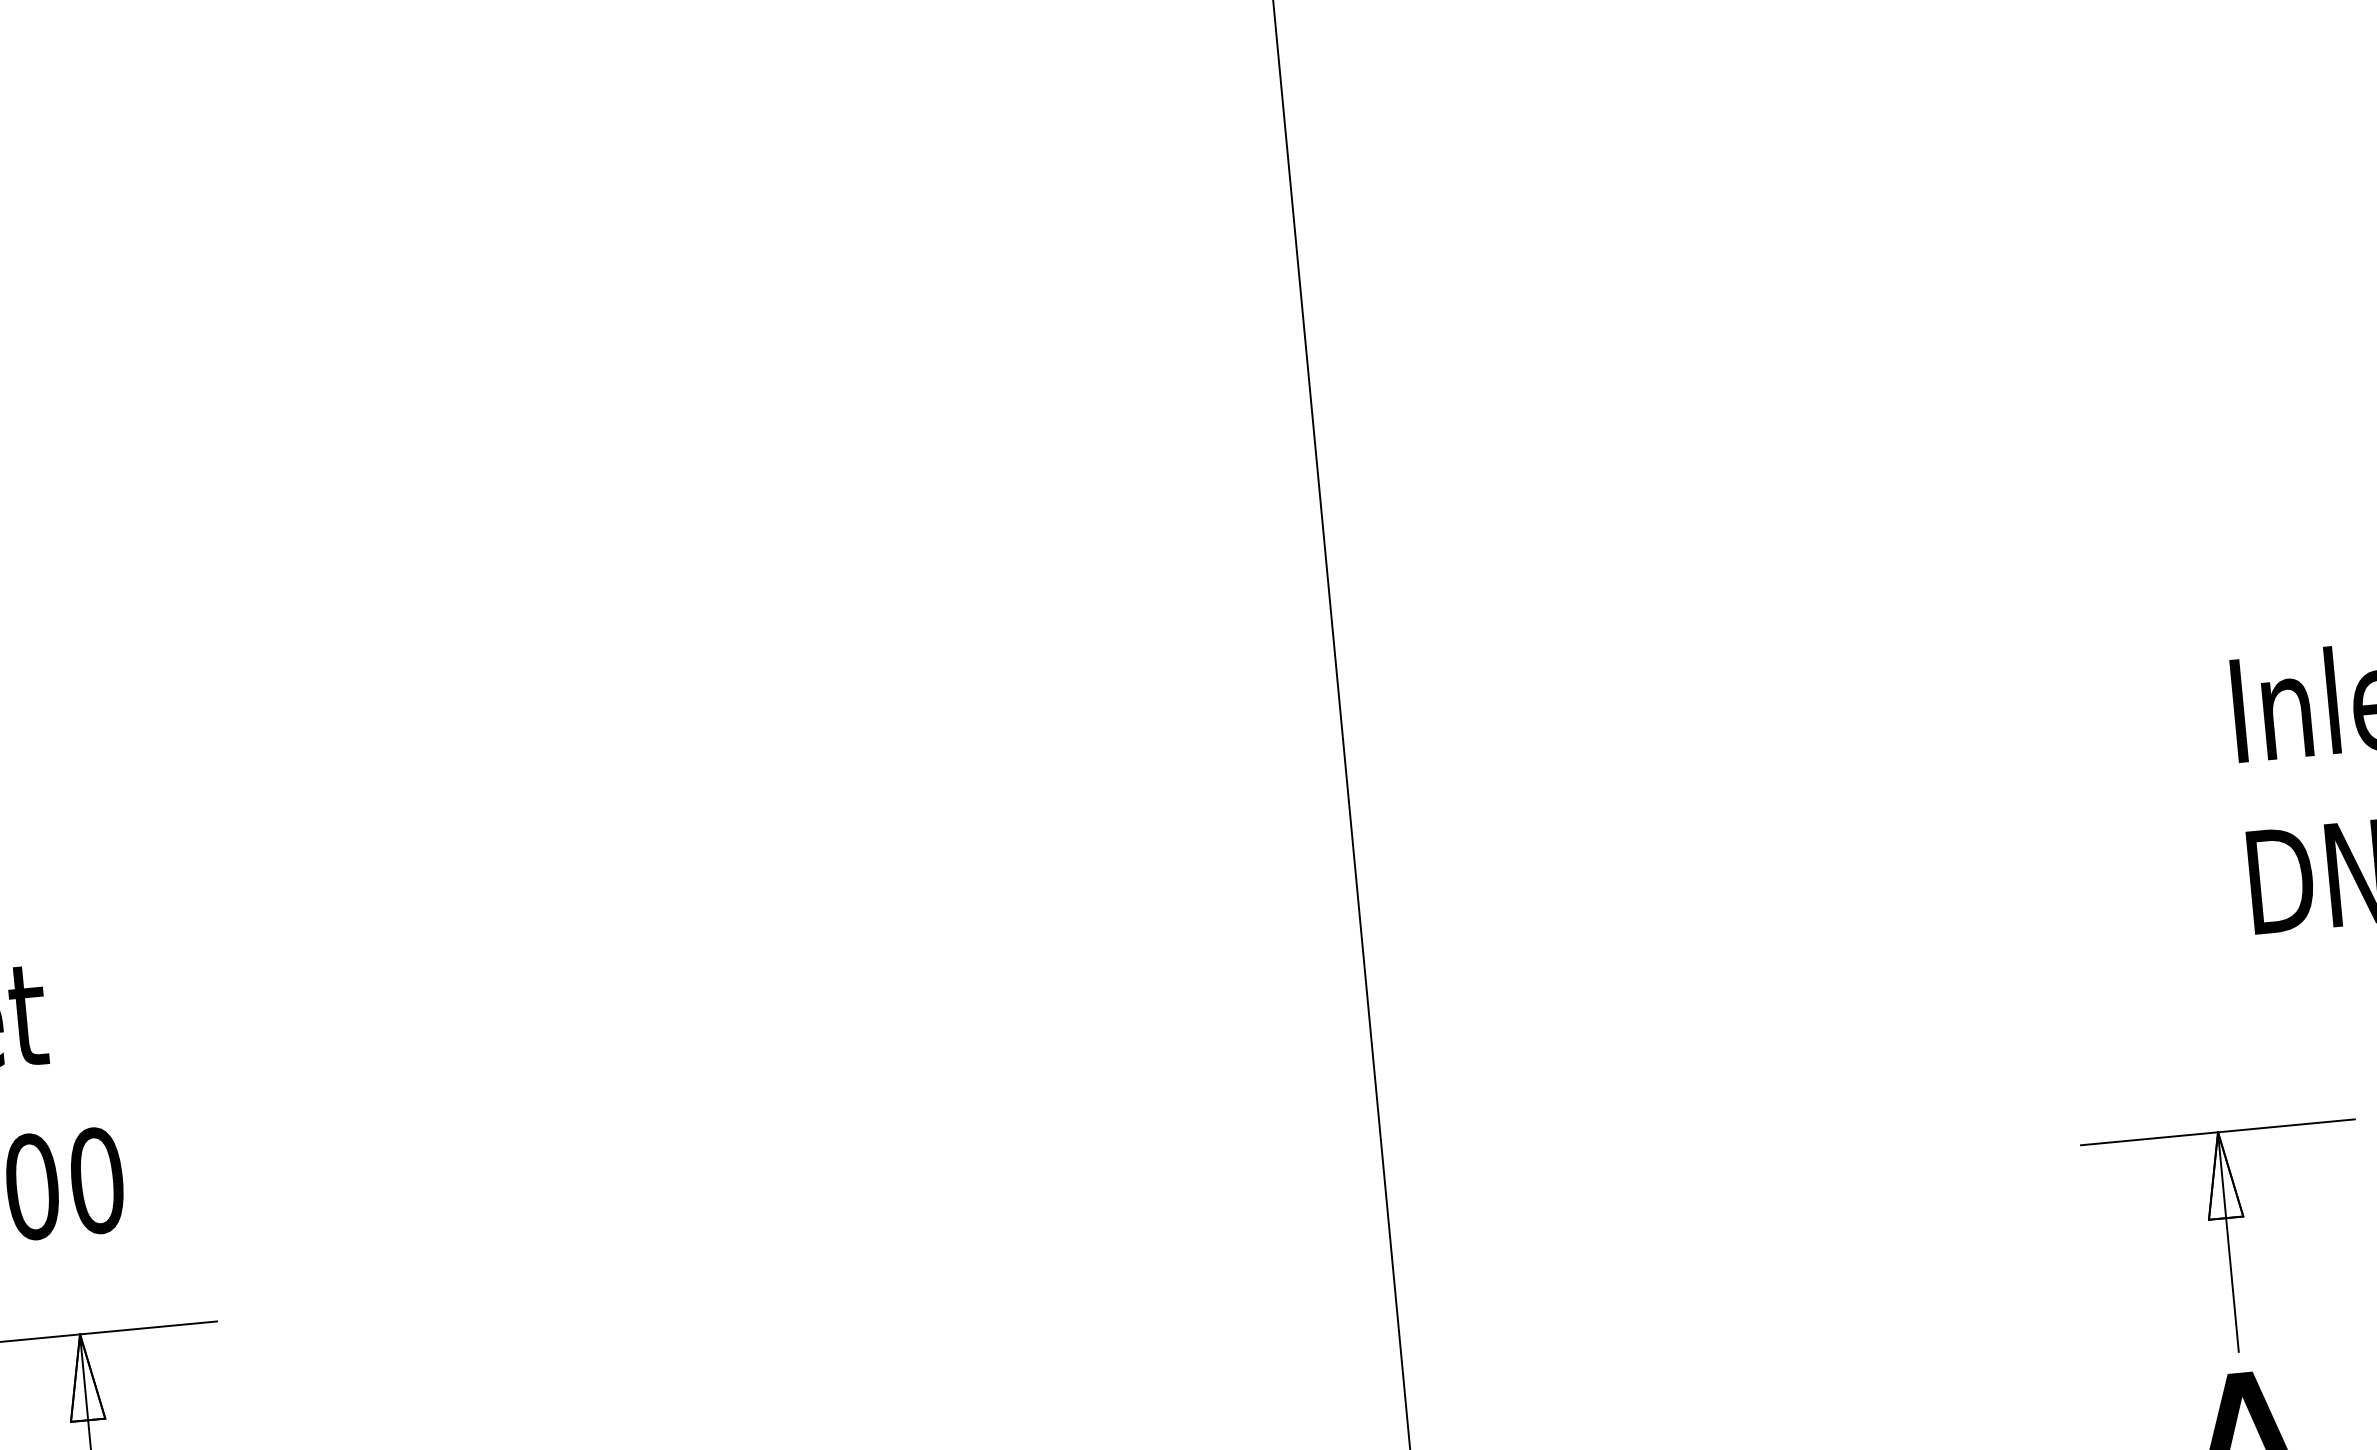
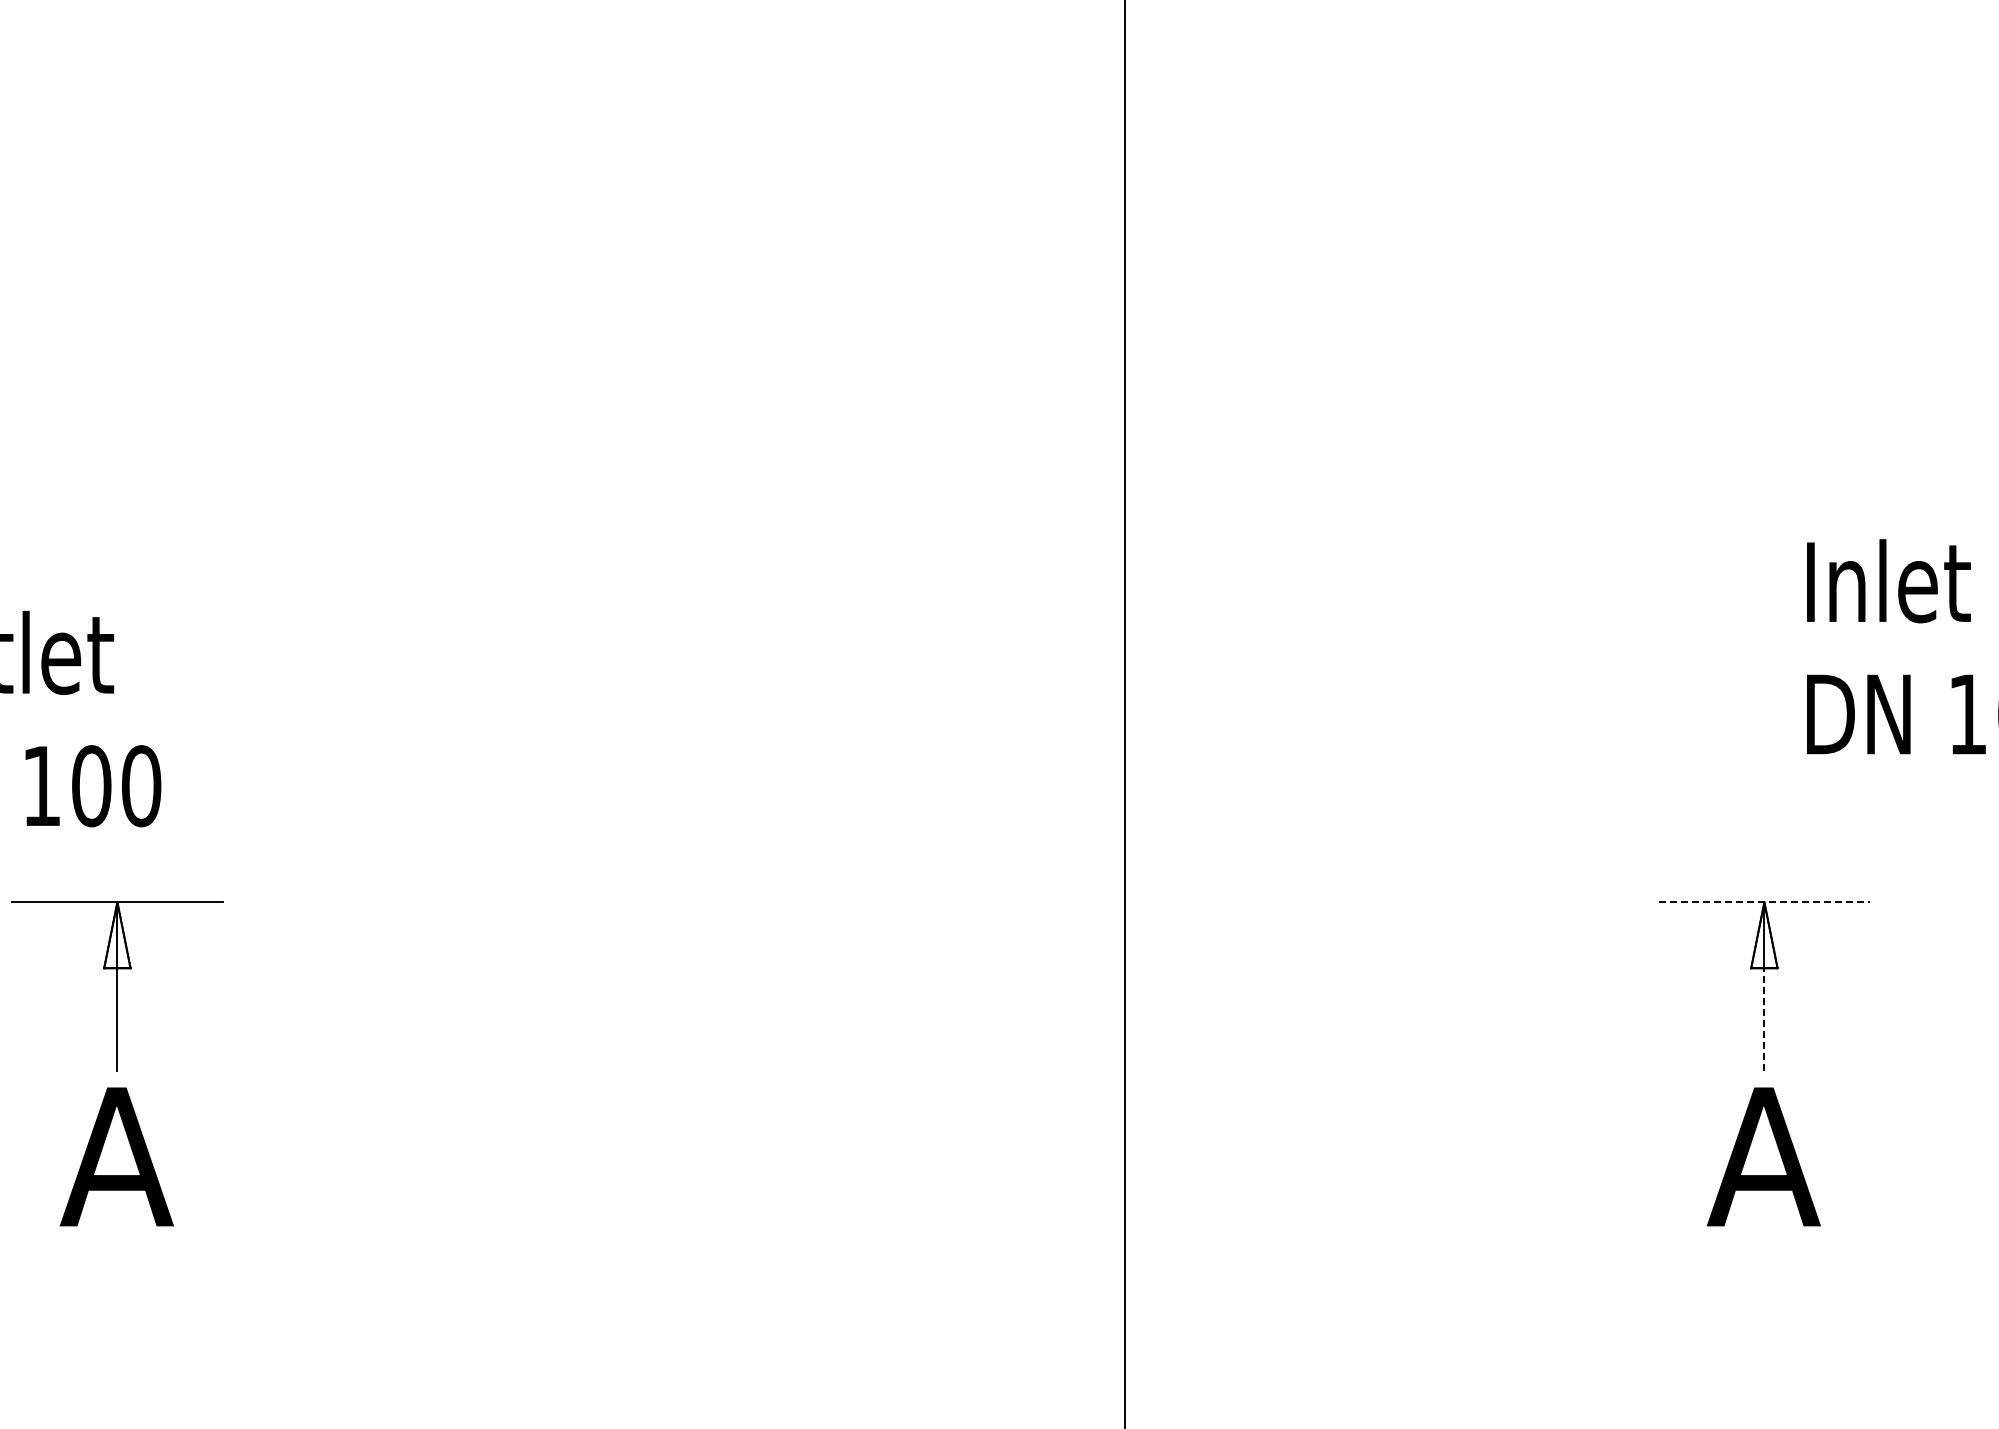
line: (2218, 1132) -> (1764, 902), solid -> dashed
line: (2232, 1284) -> (1764, 1019), solid -> dashed

